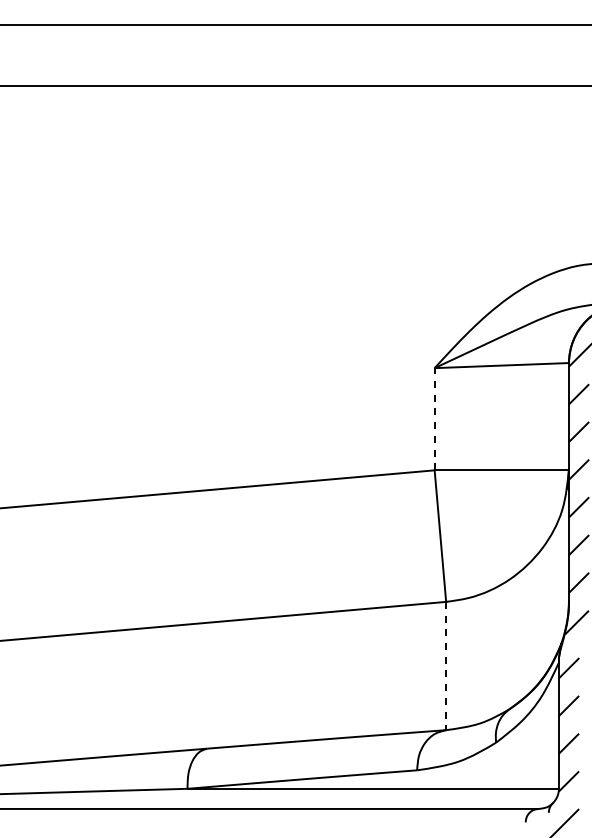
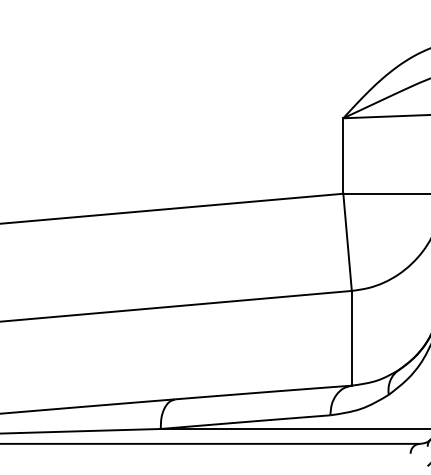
line: (434, 418) -> (343, 155), dashed -> solid
line: (446, 666) -> (352, 338), dashed -> solid

